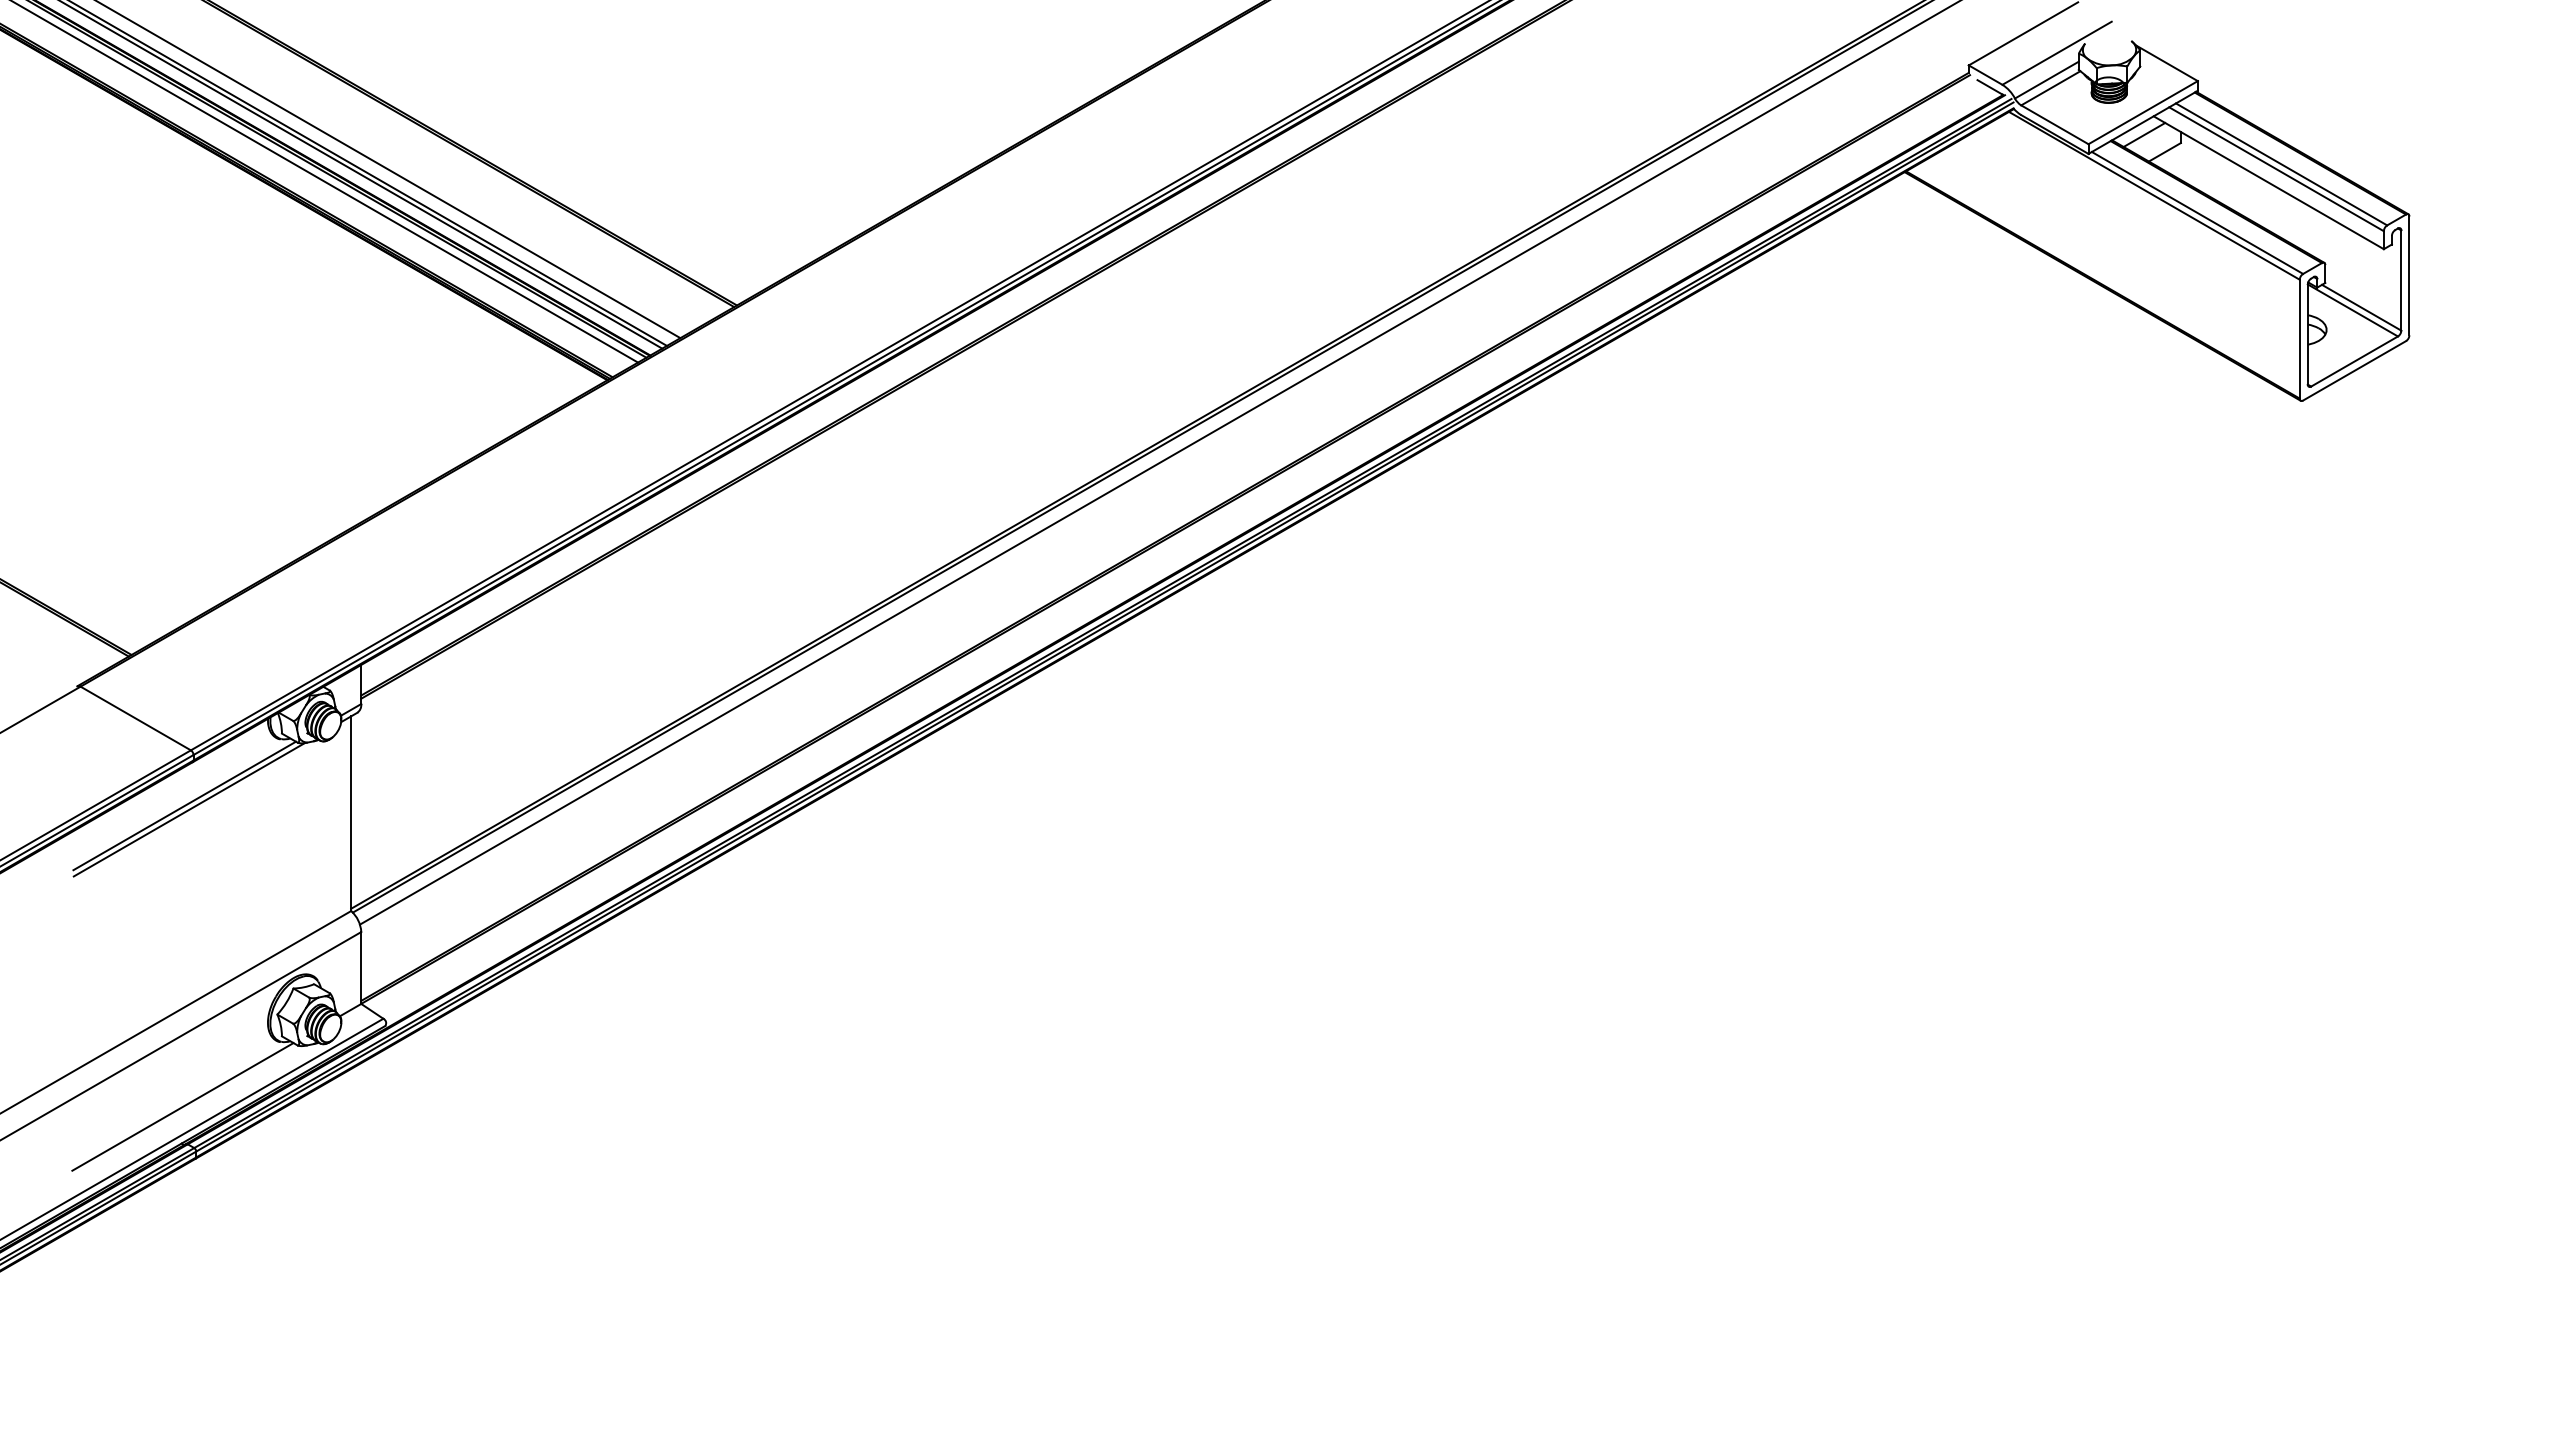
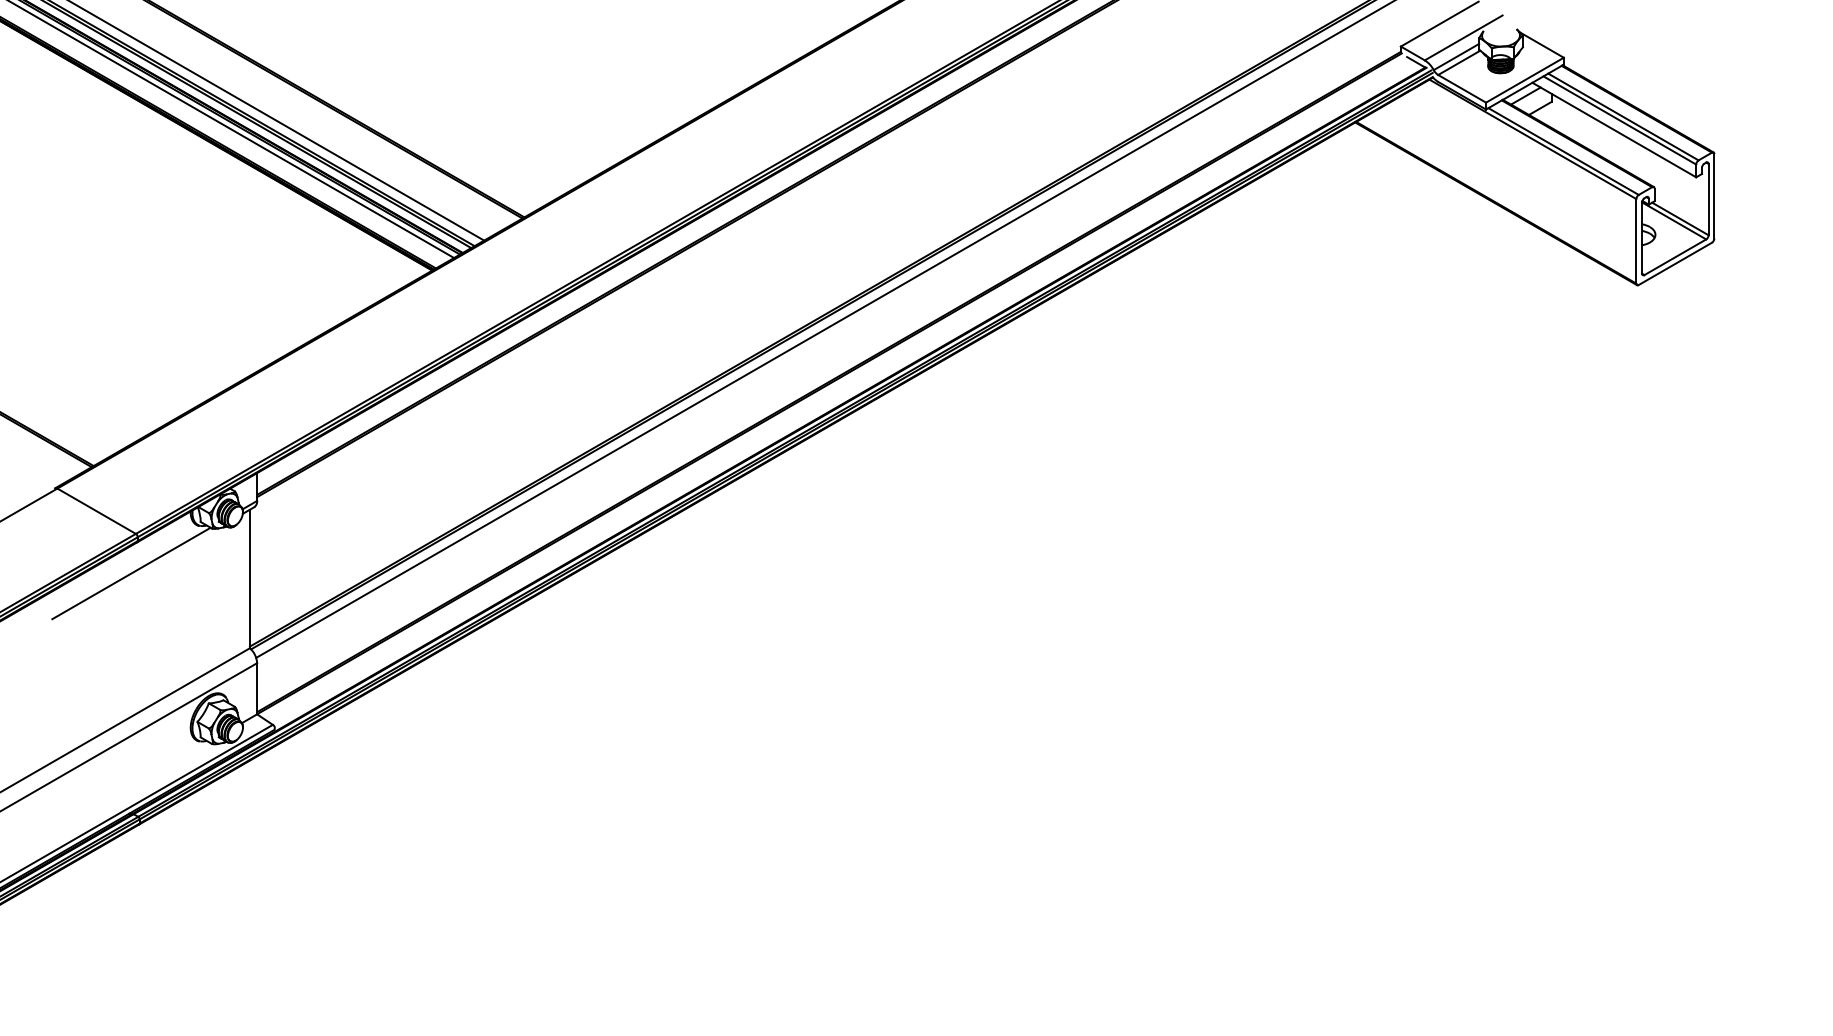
line: (188, 809) -> (134, 575), removed
line: (182, 1106) -> (129, 787), removed

